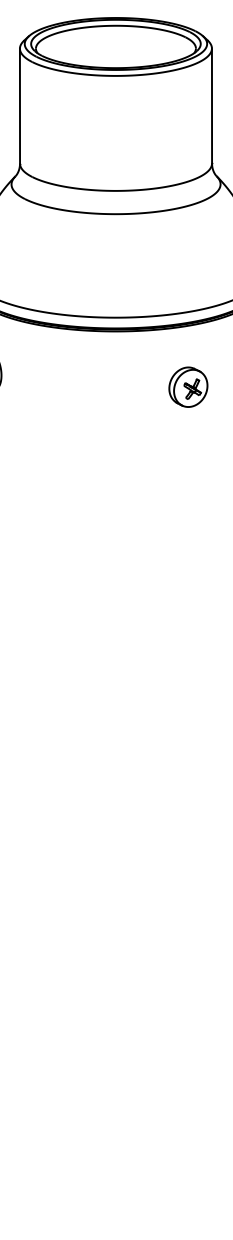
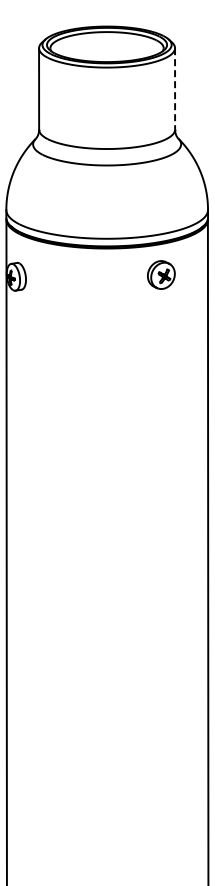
line: (212, 105) -> (175, 88), solid -> dashed
part: (188, 386) -> (161, 274), moved

